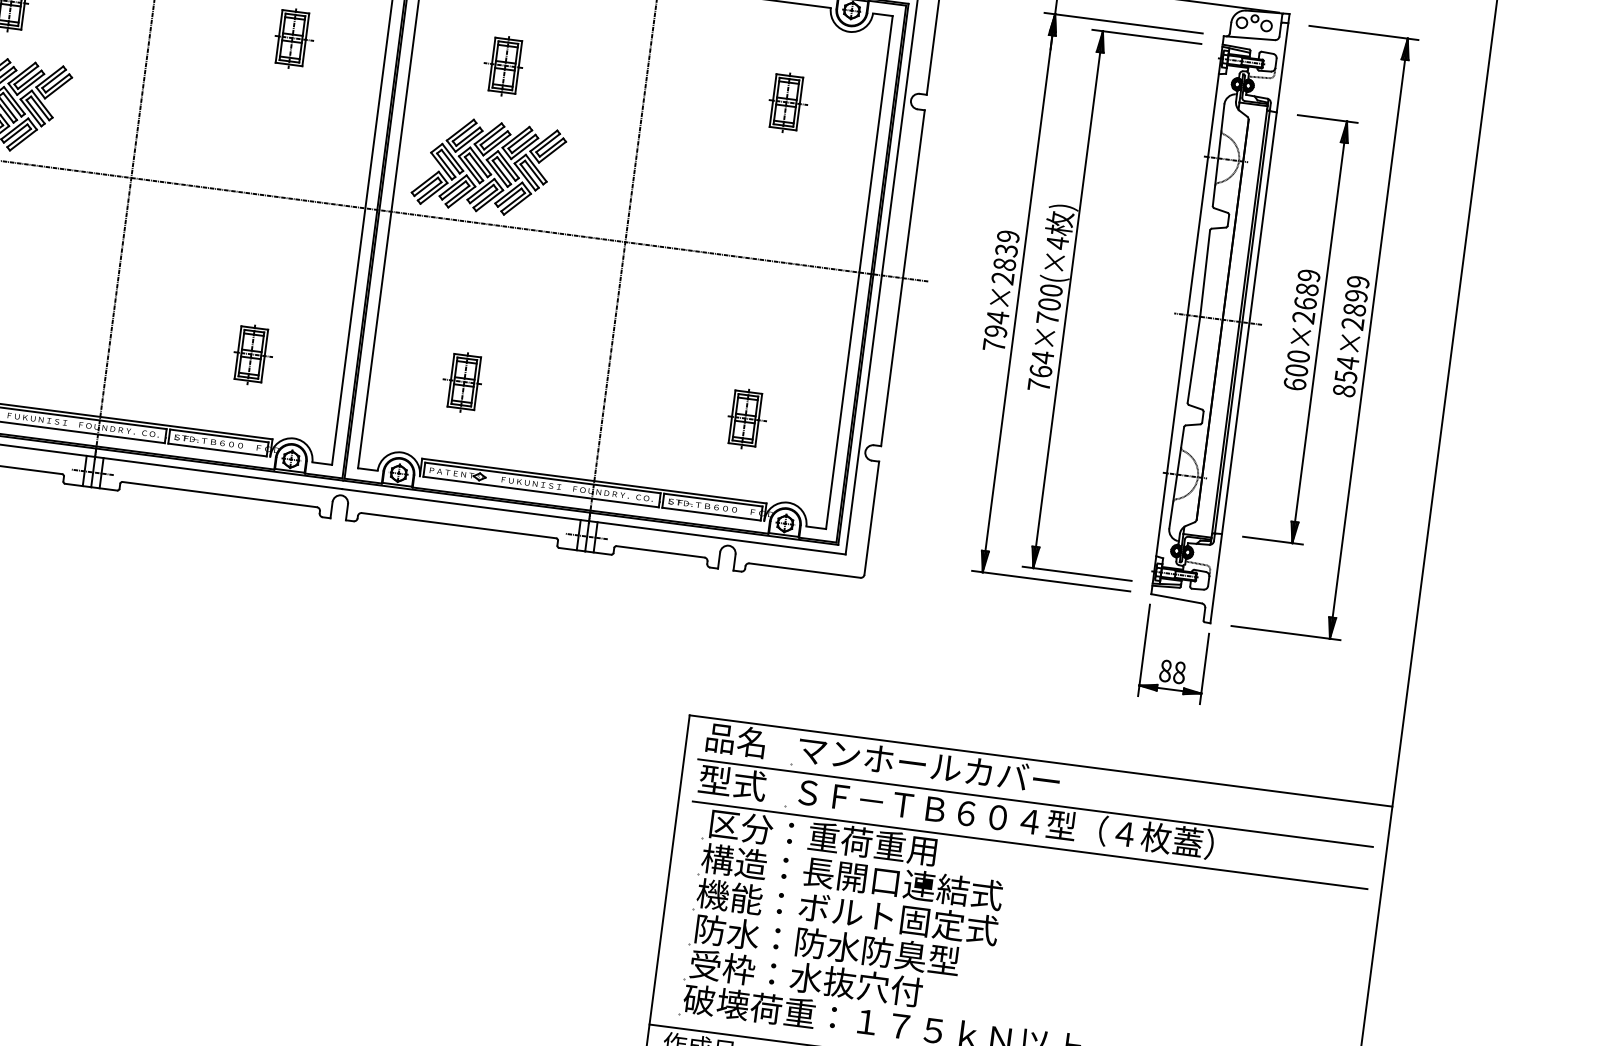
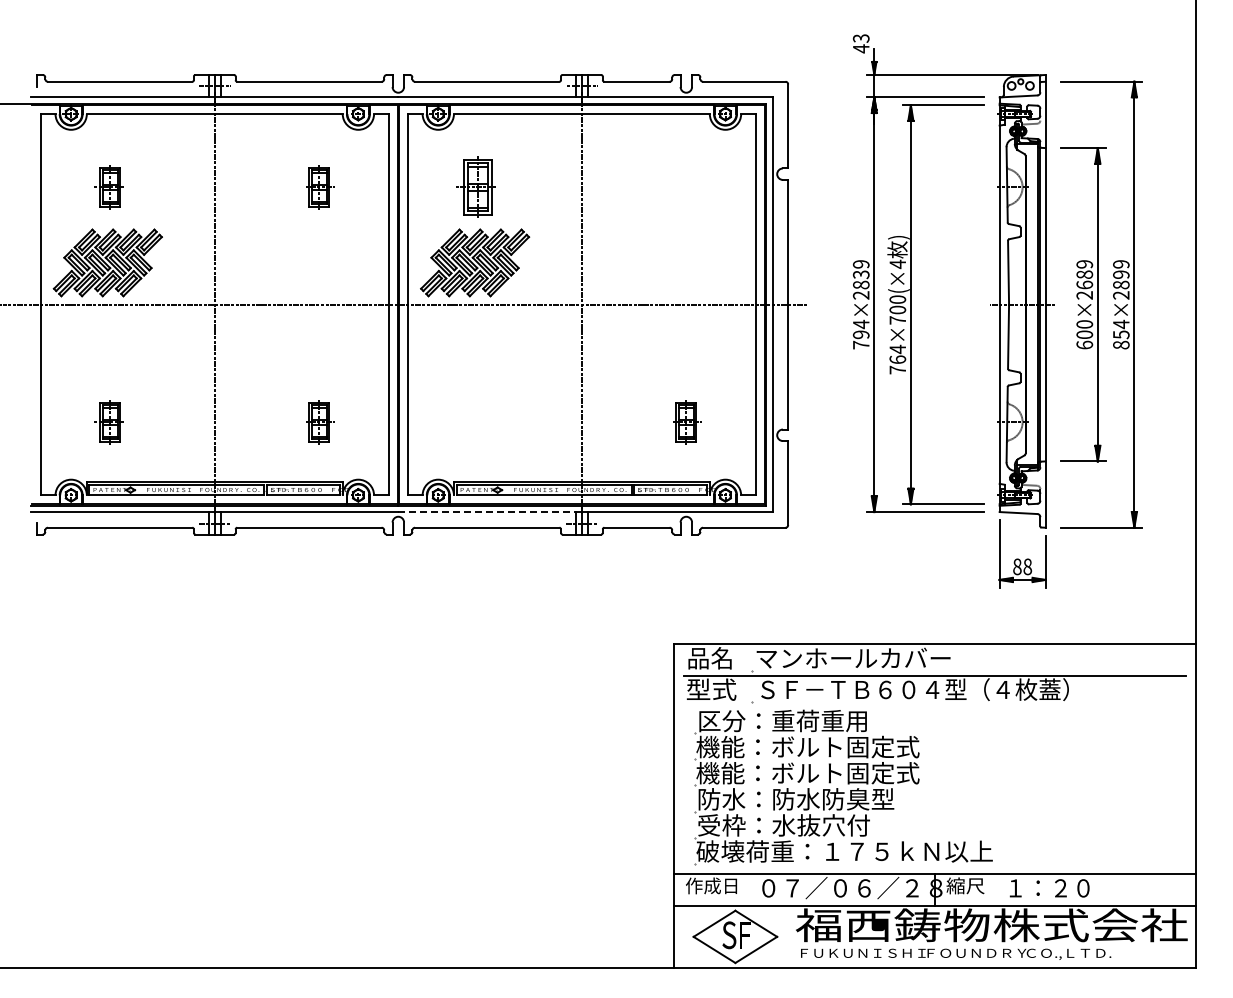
part: (502, 65) -> (475, 187), size x1.4
part: (787, 102) -> (687, 187), removed
part: (461, 382) -> (475, 422), removed
line: (466, 505) -> (490, 512), solid -> dashed
line: (1029, 845) -> (934, 707), removed
text: (835, 873) -> (795, 746), 構造：長開口連結式 -> 機能：ボルト固定式

